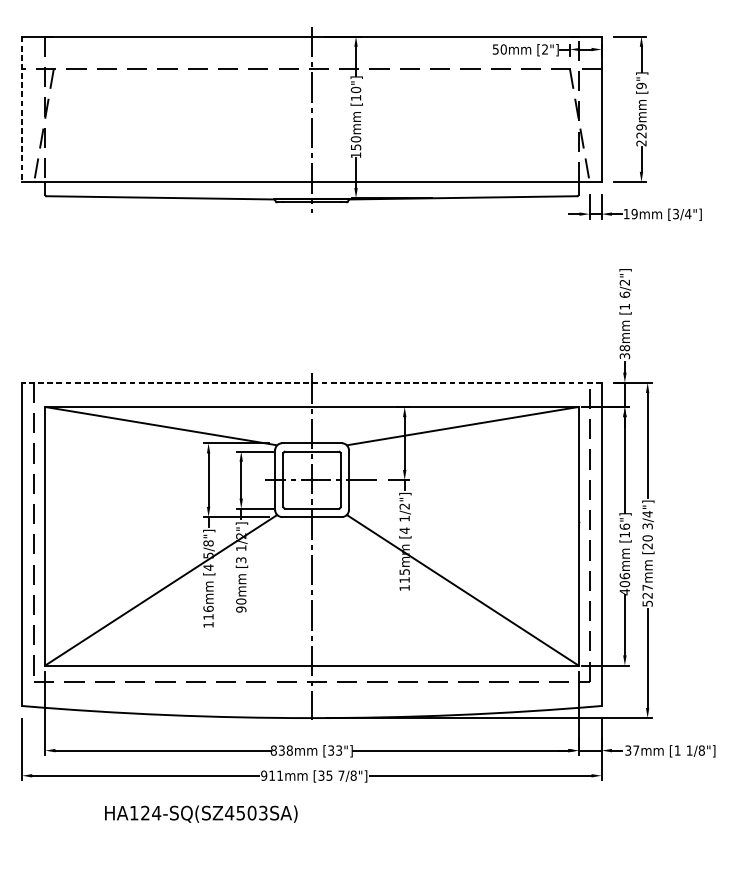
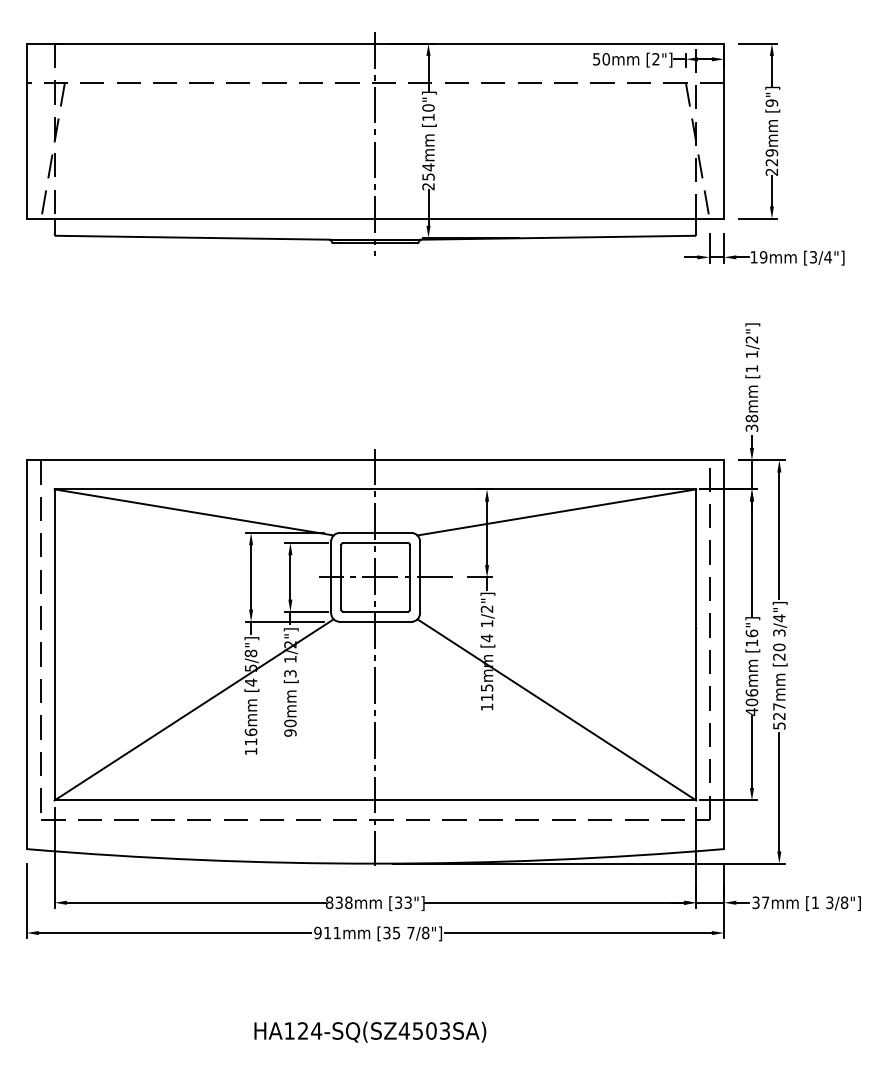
line: (21, 109) -> (26, 131), dashed -> solid
text: (356, 146) -> (428, 176), 150mm -> 254mm
text: (624, 294) -> (751, 354), 6/2"] -> 1/2"]
line: (311, 382) -> (375, 460), dashed -> solid
text: (689, 750) -> (829, 902), 1/8"] -> 3/8"]
text: (201, 813) -> (370, 1031), moved

